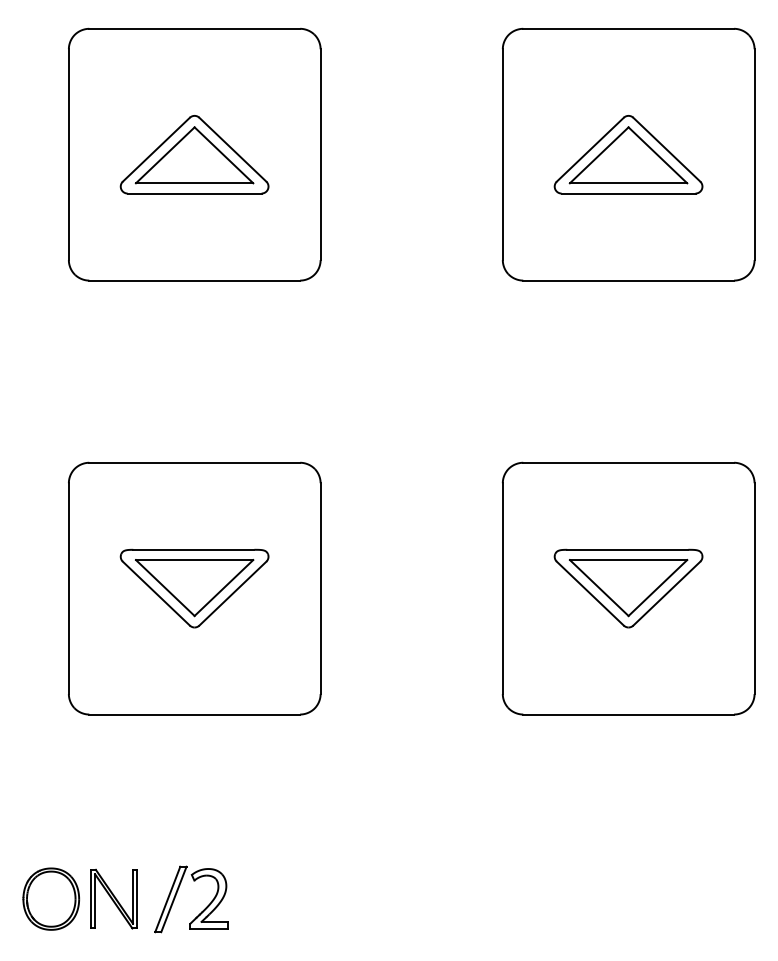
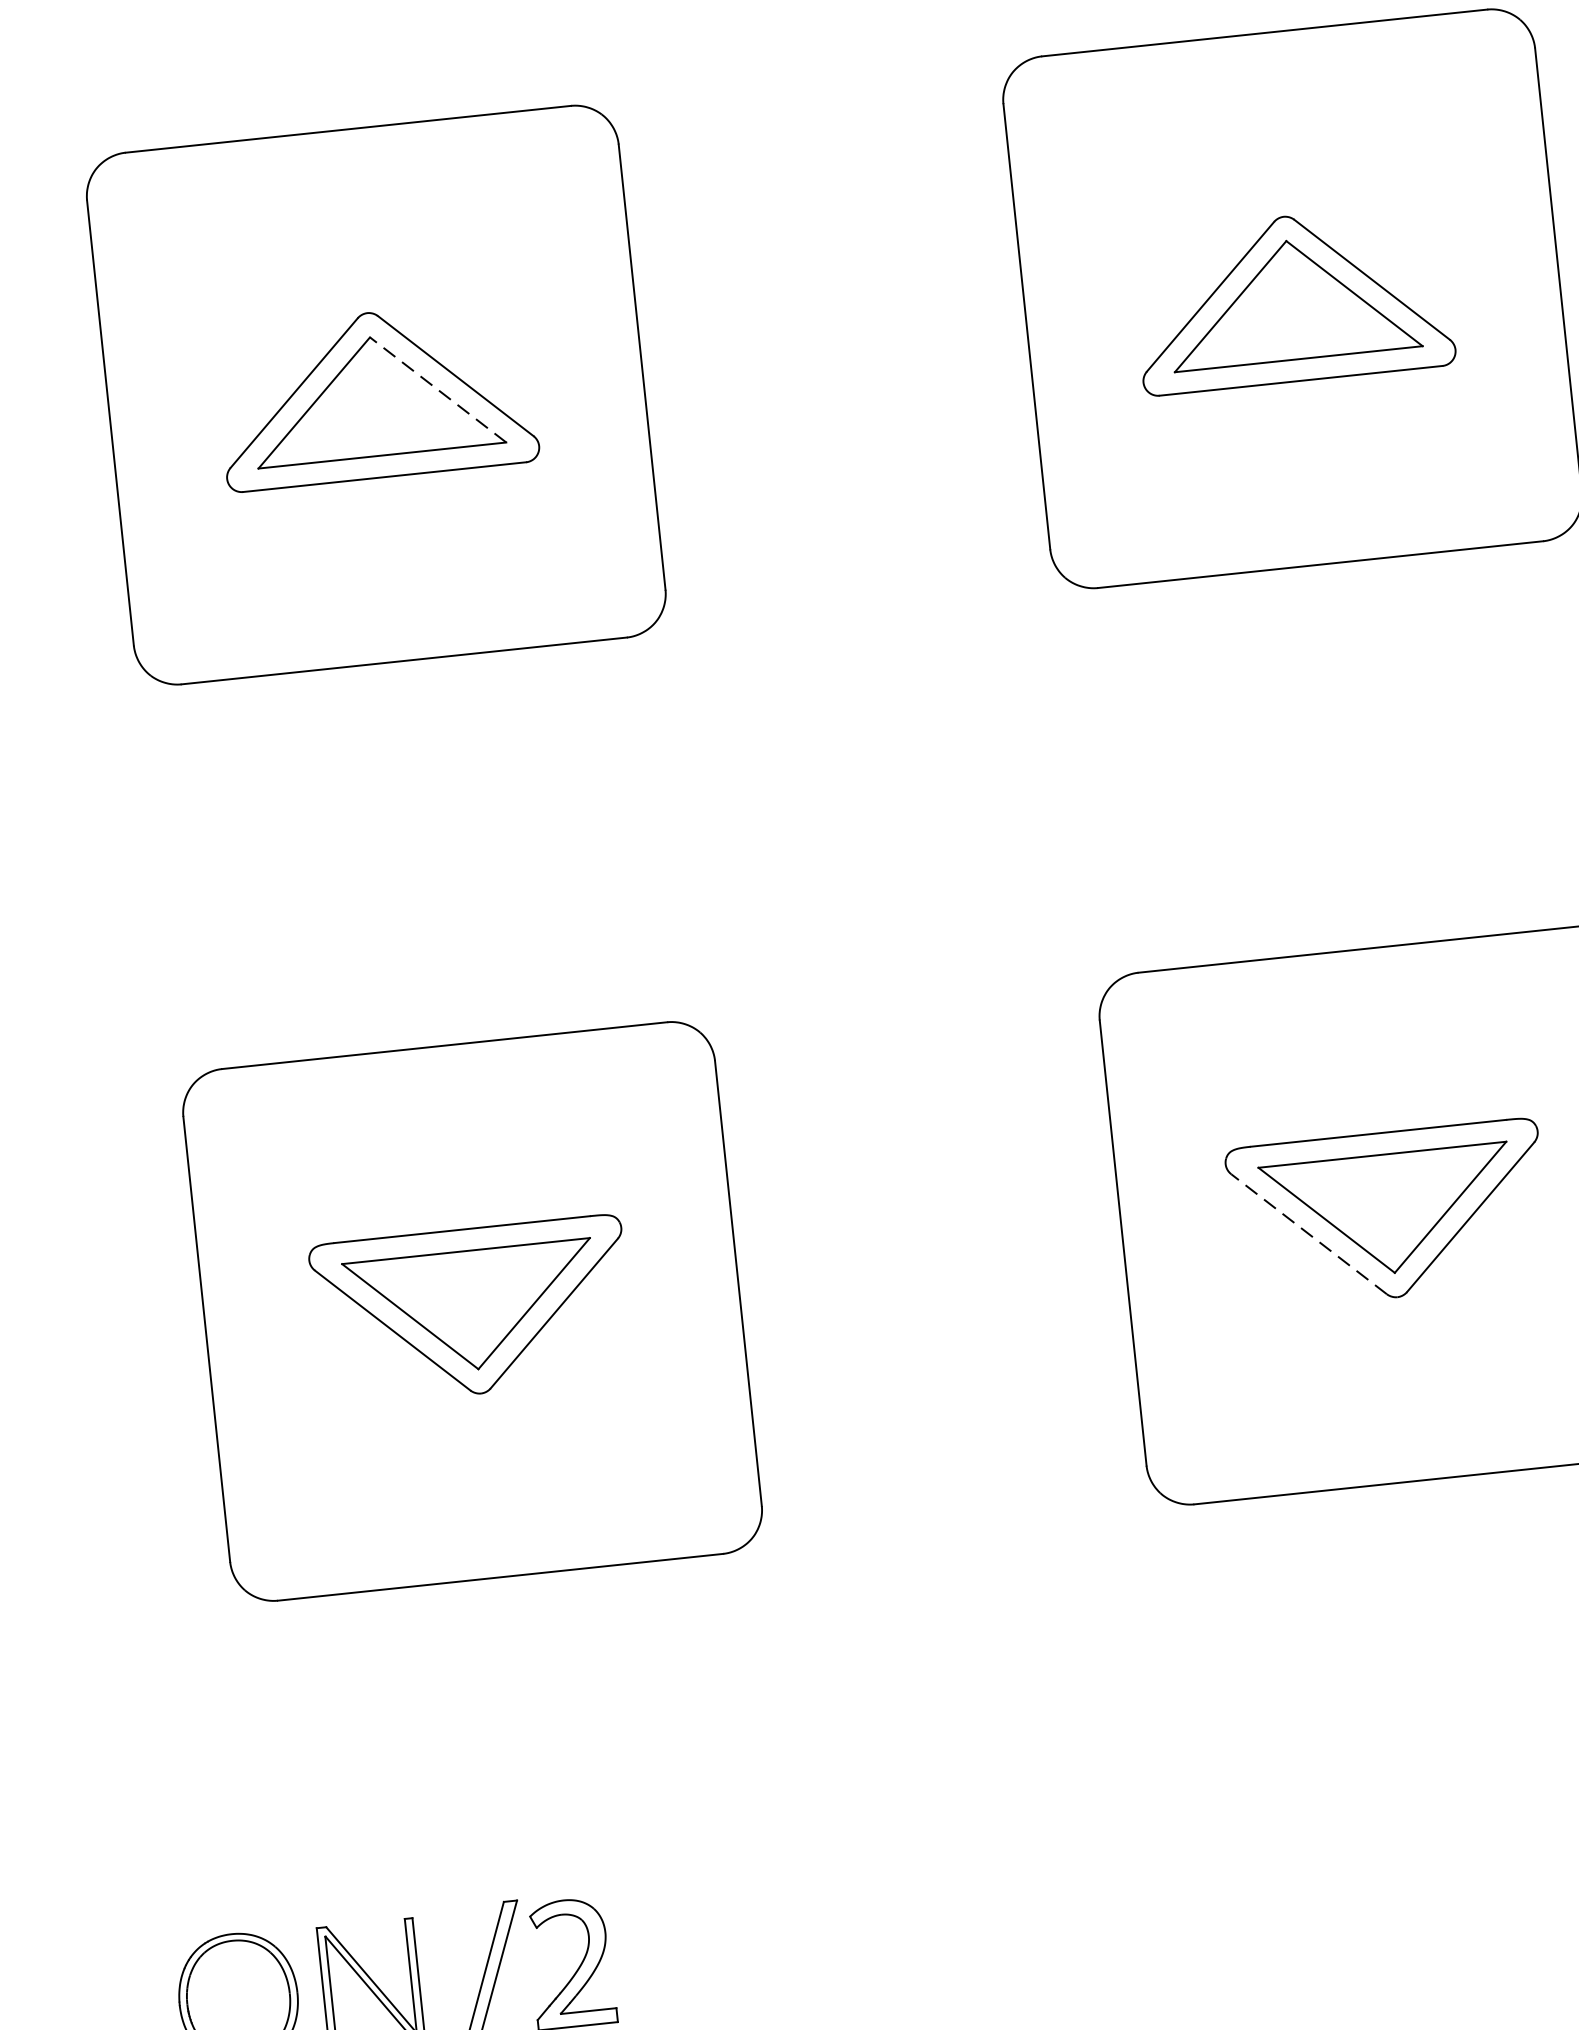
line: (223, 155) -> (437, 390), solid -> dashed
line: (589, 593) -> (1307, 1234), solid -> dashed

